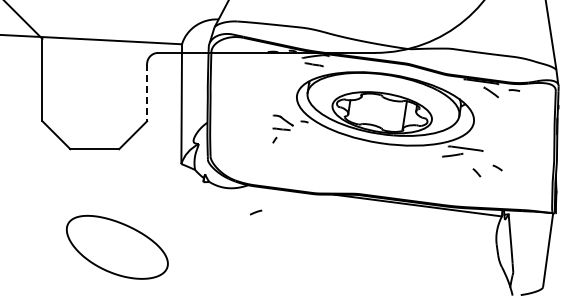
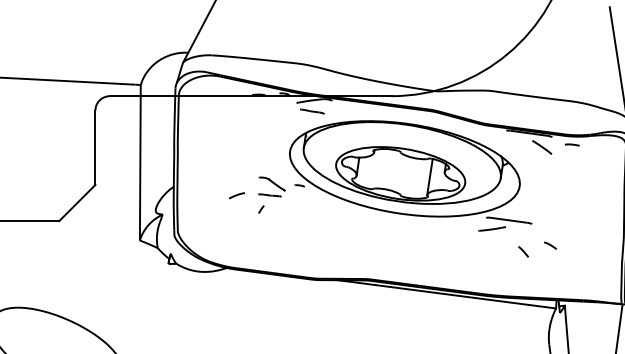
line: (147, 92) -> (95, 147), dashed -> solid
curve: (256, 212) -> (237, 195), moved

